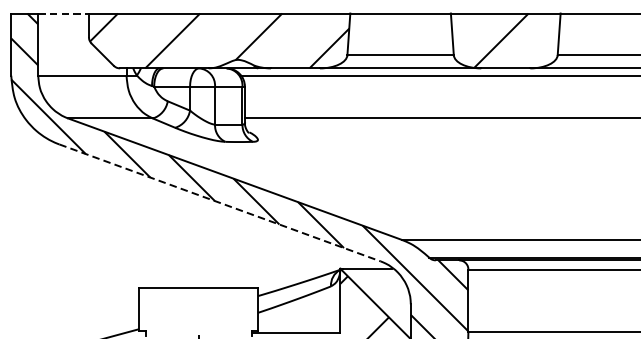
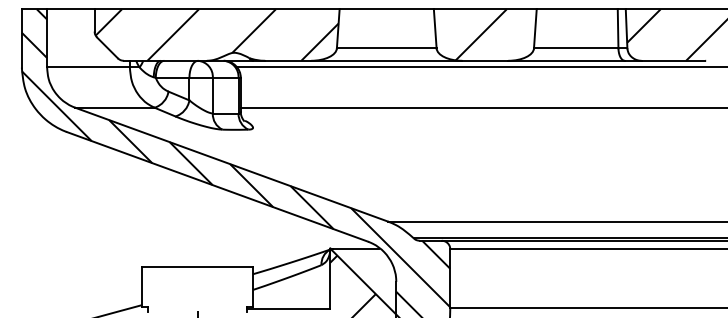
line: (63, 13) -> (70, 9), dashed -> solid
line: (221, 203) -> (218, 187), dashed -> solid

